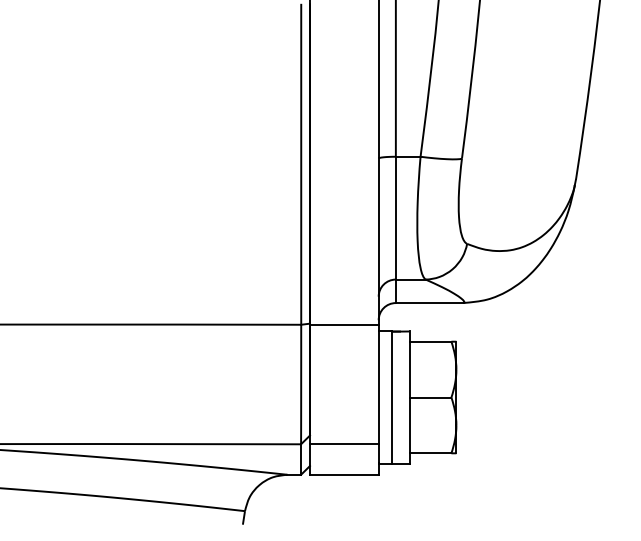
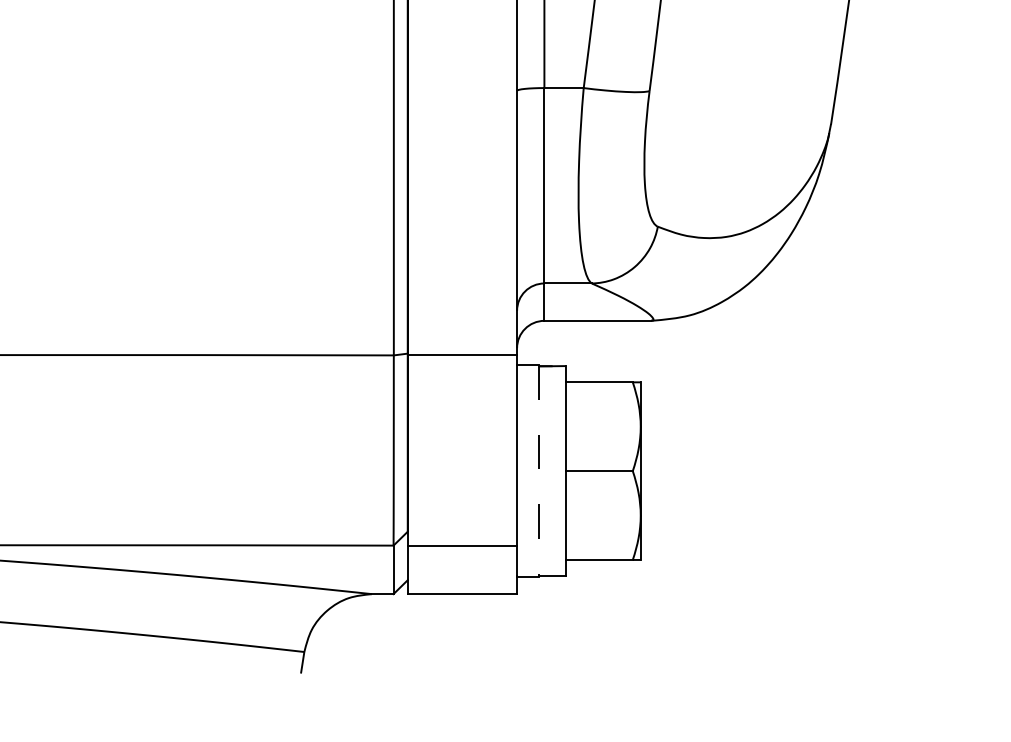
line: (392, 397) -> (539, 471), solid -> dashed

